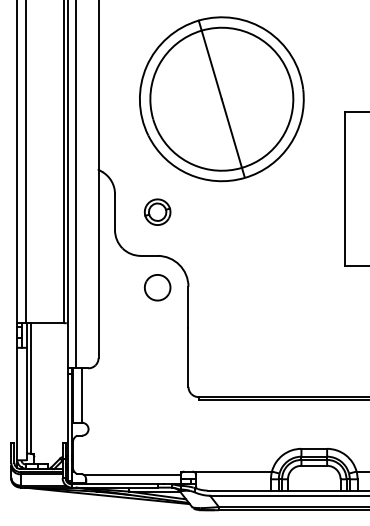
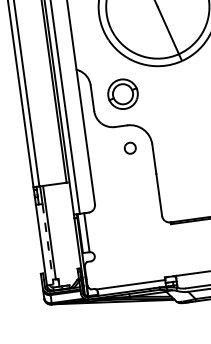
part: (157, 211) -> (122, 93), size x1.6
part: (157, 287) -> (130, 148), size x0.6
line: (26, 404) -> (47, 244), solid -> dashed

